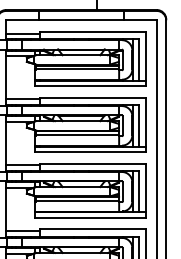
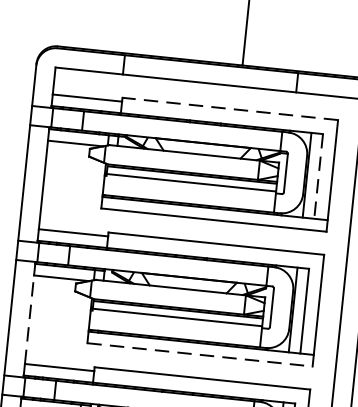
line: (92, 31) -> (229, 108), solid -> dashed
line: (138, 59) -> (317, 175), solid -> dashed
line: (6, 143) -> (30, 319), solid -> dashed
line: (90, 152) -> (200, 355), solid -> dashed

